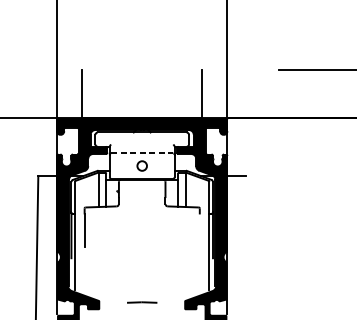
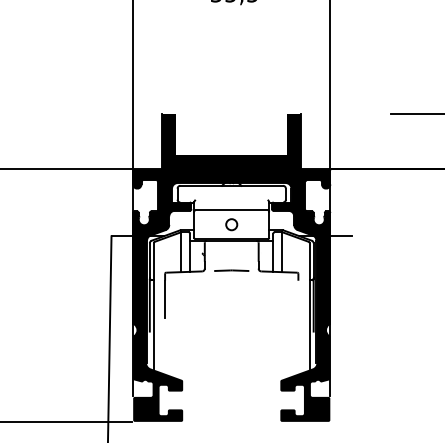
fill: (142, 94) -> (231, 141), added
line: (142, 153) -> (232, 210), dashed -> solid
line: (142, 302) -> (231, 270), moved

